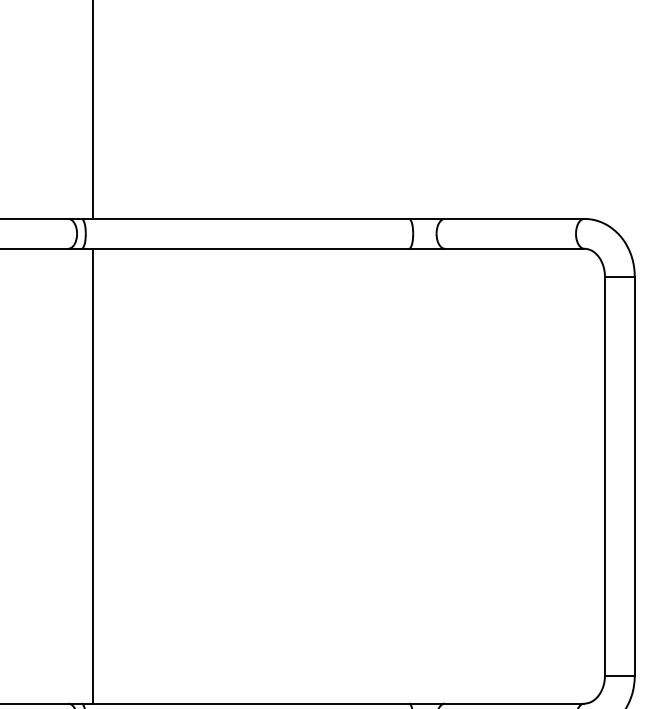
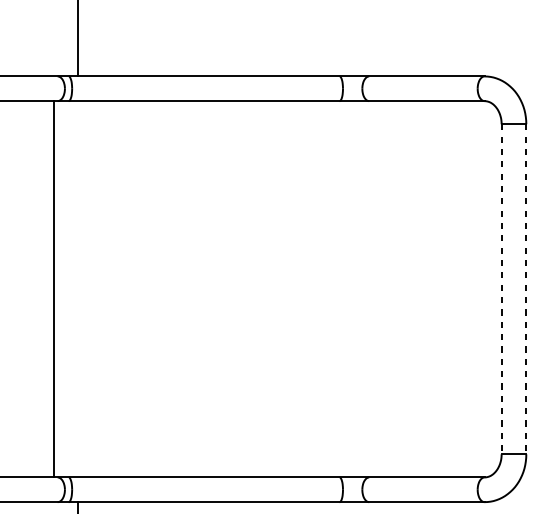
line: (92, 475) -> (53, 288), moved
line: (604, 476) -> (501, 289), solid -> dashed
line: (634, 476) -> (526, 289), solid -> dashed

